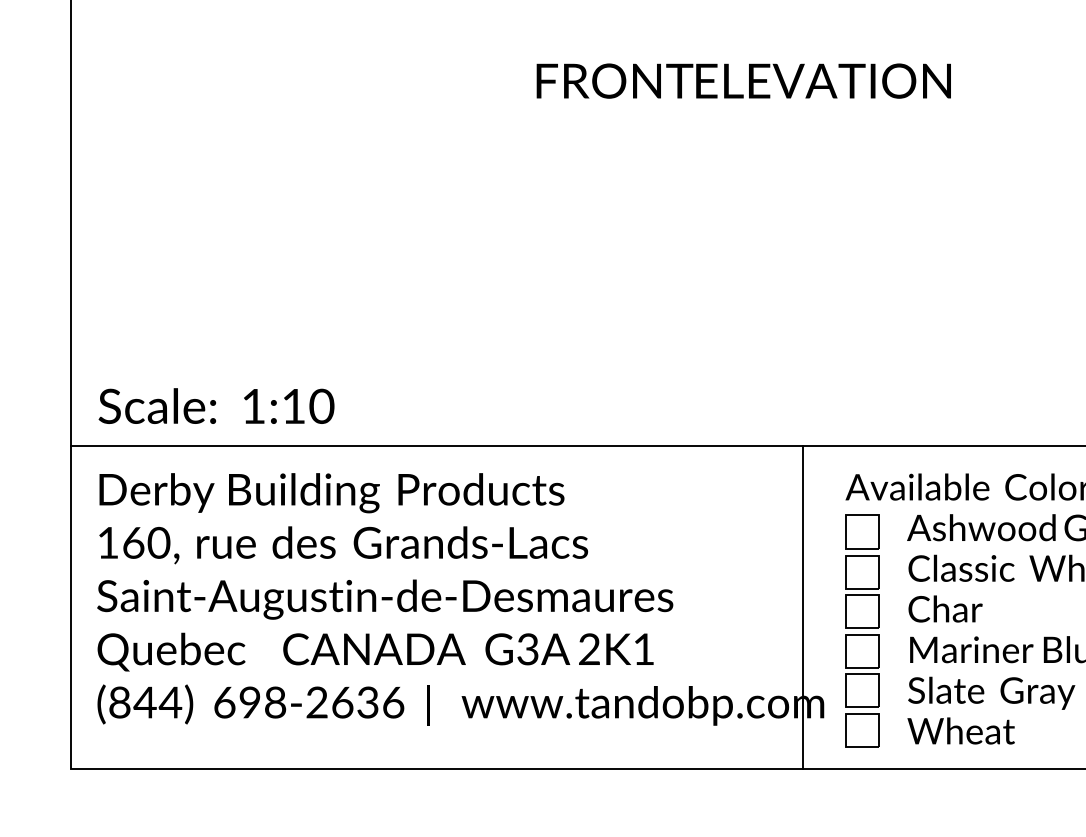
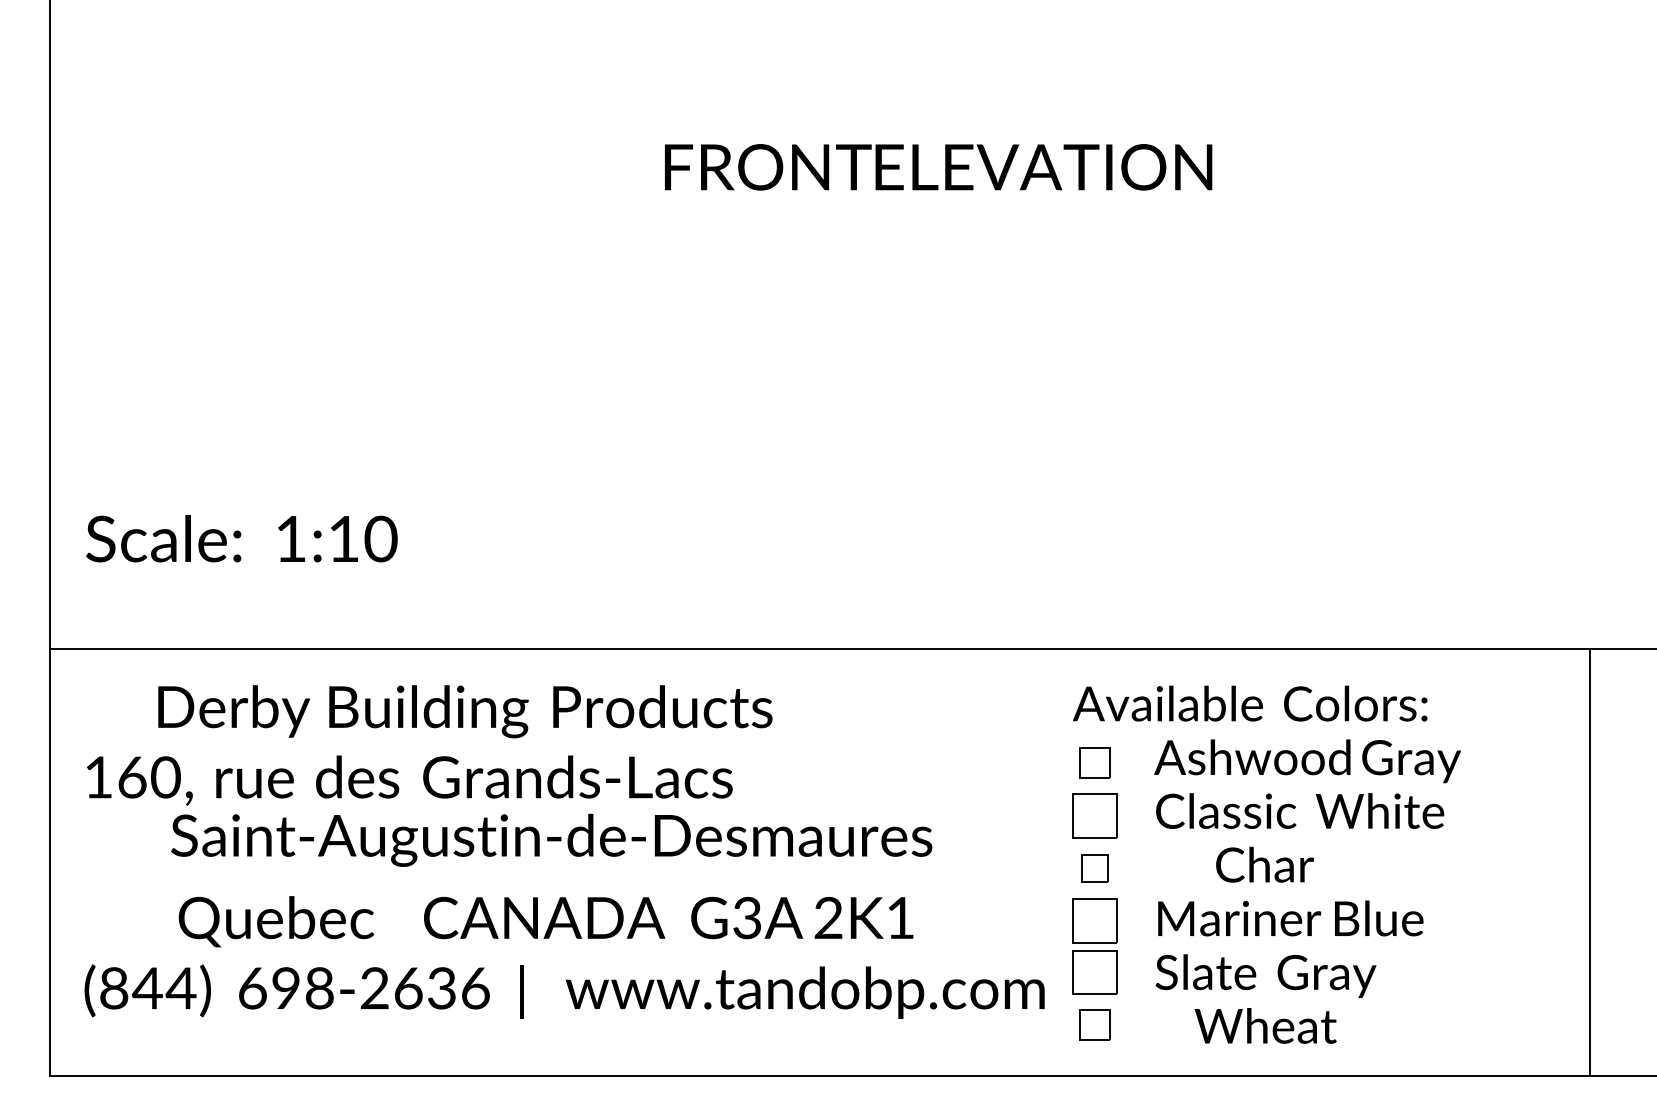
text: (216, 405) -> (241, 538), moved
text: (332, 493) -> (465, 711), moved
part: (861, 531) -> (1094, 762), size x0.7
text: (385, 598) -> (551, 839), moved
line: (802, 607) -> (1016, 862), removed
text: (945, 608) -> (1264, 864), moved
part: (861, 611) -> (1094, 868), size x0.6
text: (375, 651) -> (545, 921), moved
part: (861, 729) -> (1094, 1024), size x0.7
text: (961, 730) -> (1265, 1025), moved

